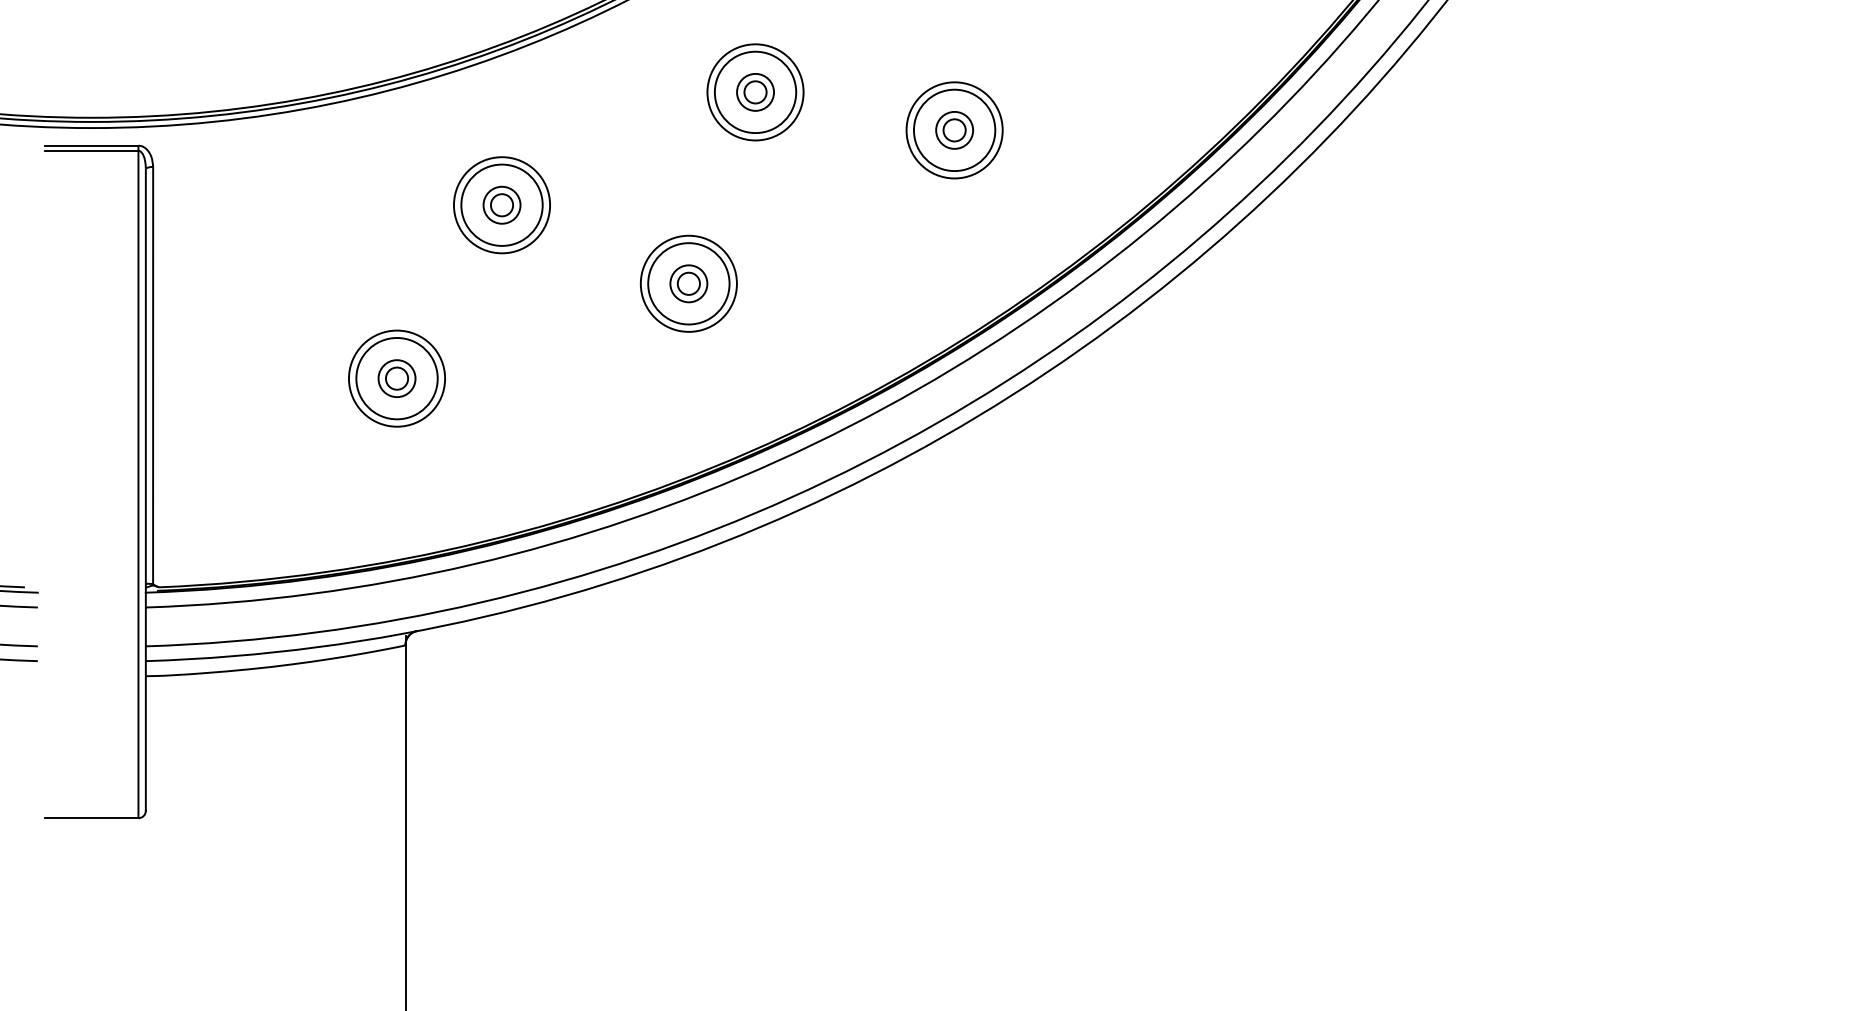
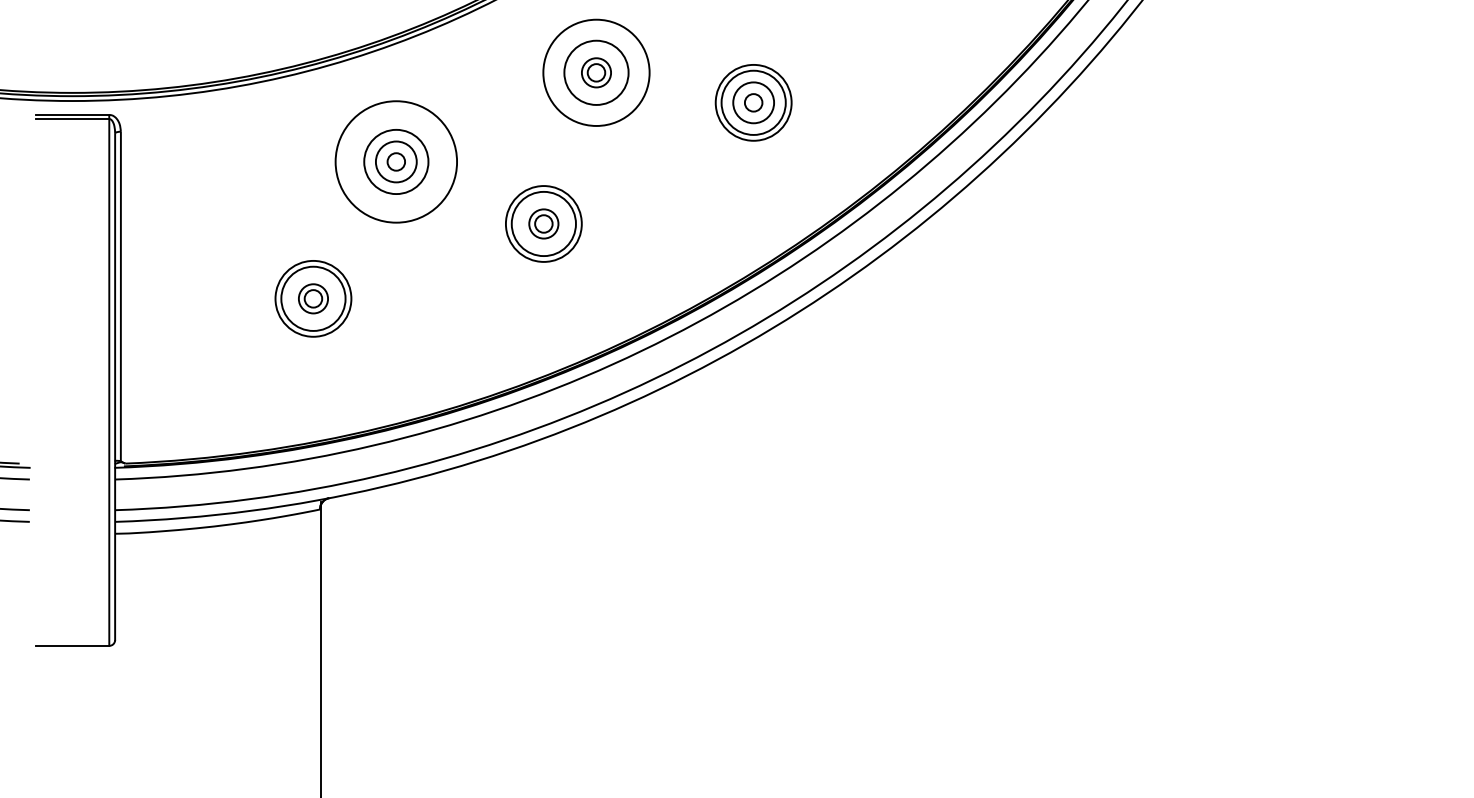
circle: (755, 91) -> (596, 72), size x1.4
circle: (954, 129) -> (753, 102), size x1.4
circle: (500, 204) -> (395, 161), size x1.4
circle: (502, 204) -> (396, 161), size x1.6

